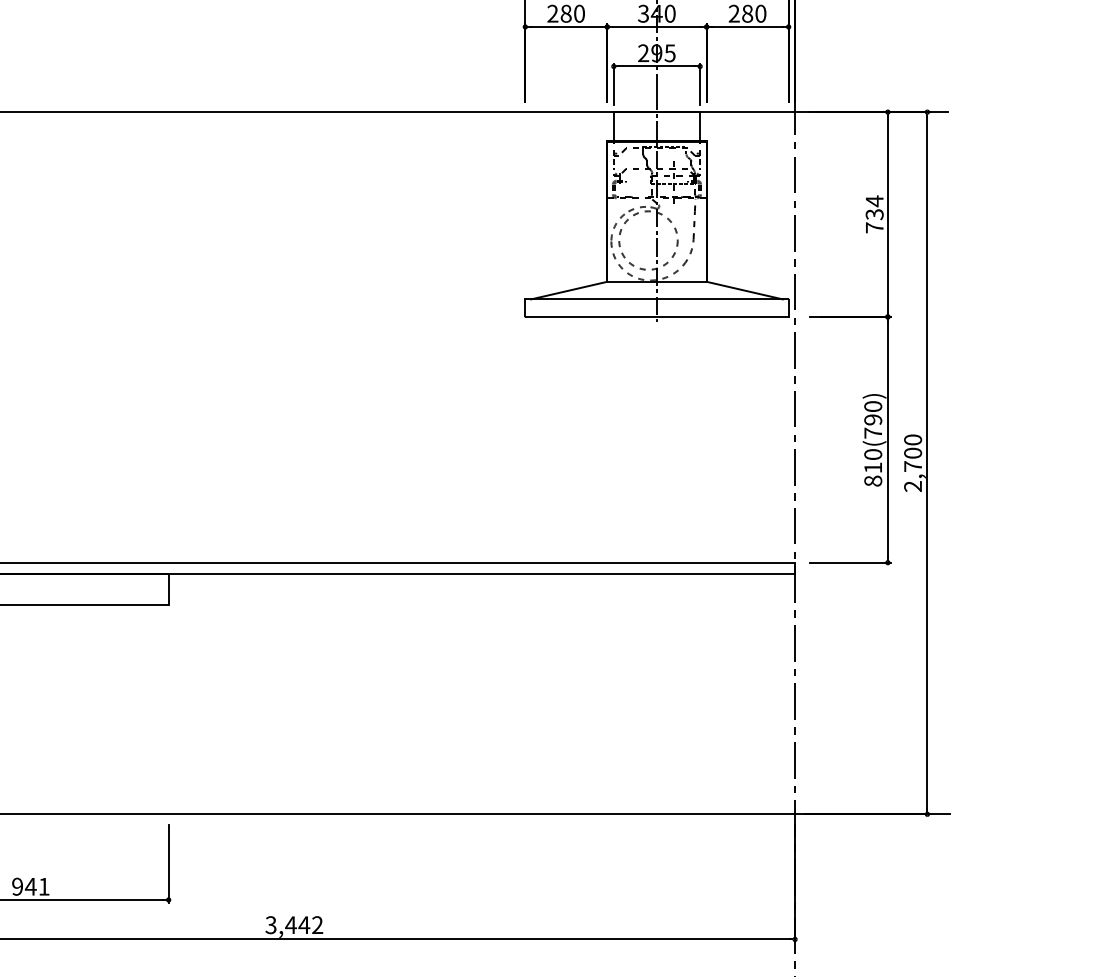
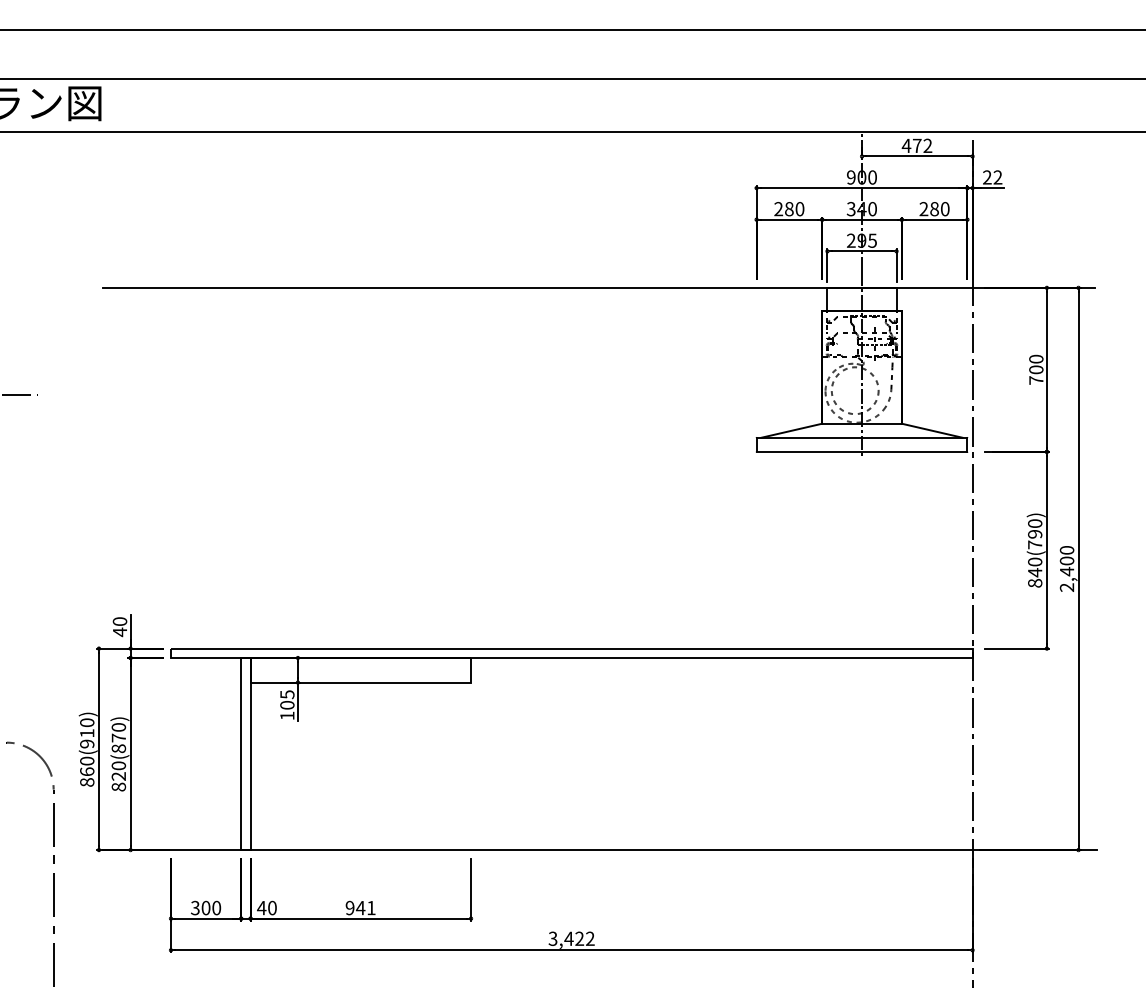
text: (874, 207) -> (1036, 364), 734 -> 700
text: (913, 466) -> (1067, 571), 2,700 -> 2,400
text: (873, 467) -> (1035, 572), 810(790) -> 840(790)
text: (304, 924) -> (579, 938), 3,442 -> 3,422

